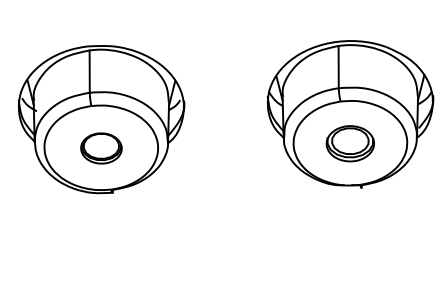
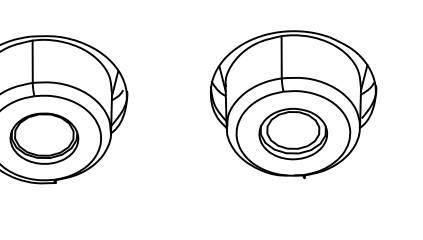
part: (350, 143) -> (293, 133), size x1.43
part: (101, 148) -> (44, 138), size x1.67

